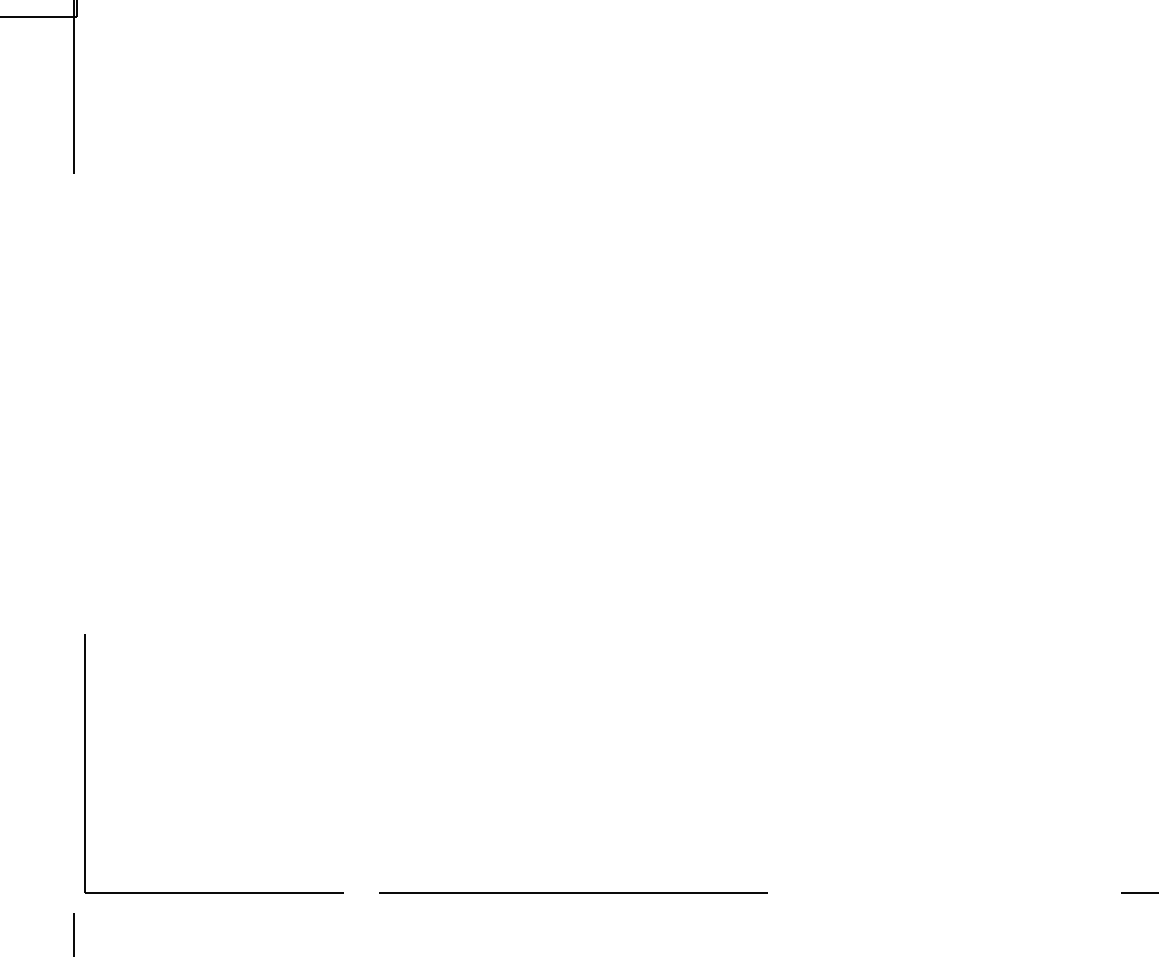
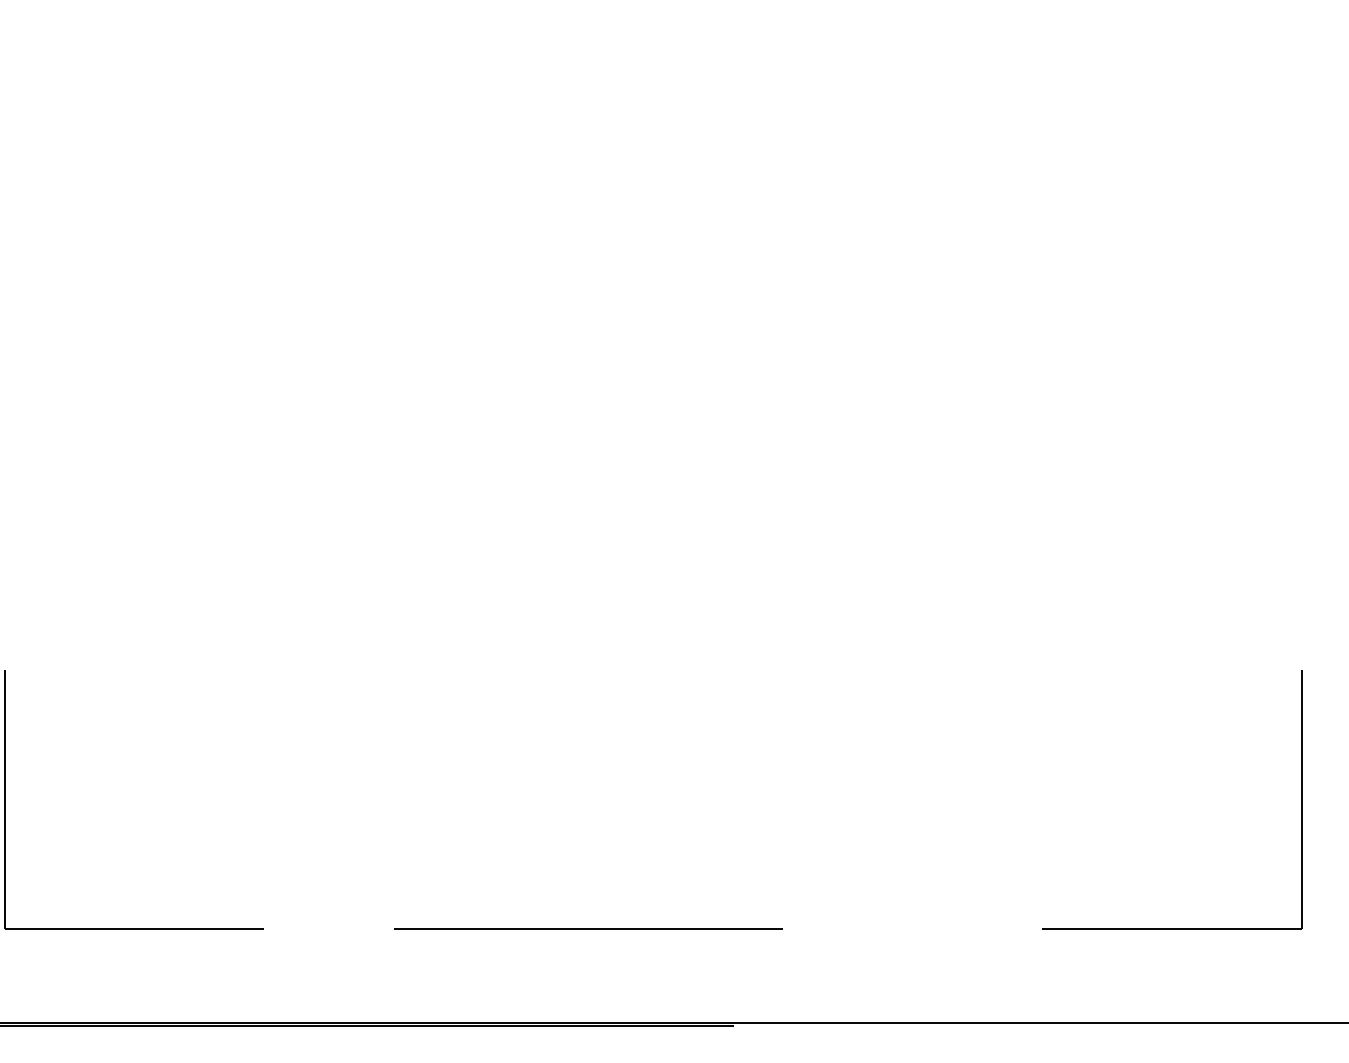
line: (572, 892) -> (588, 928), moved

